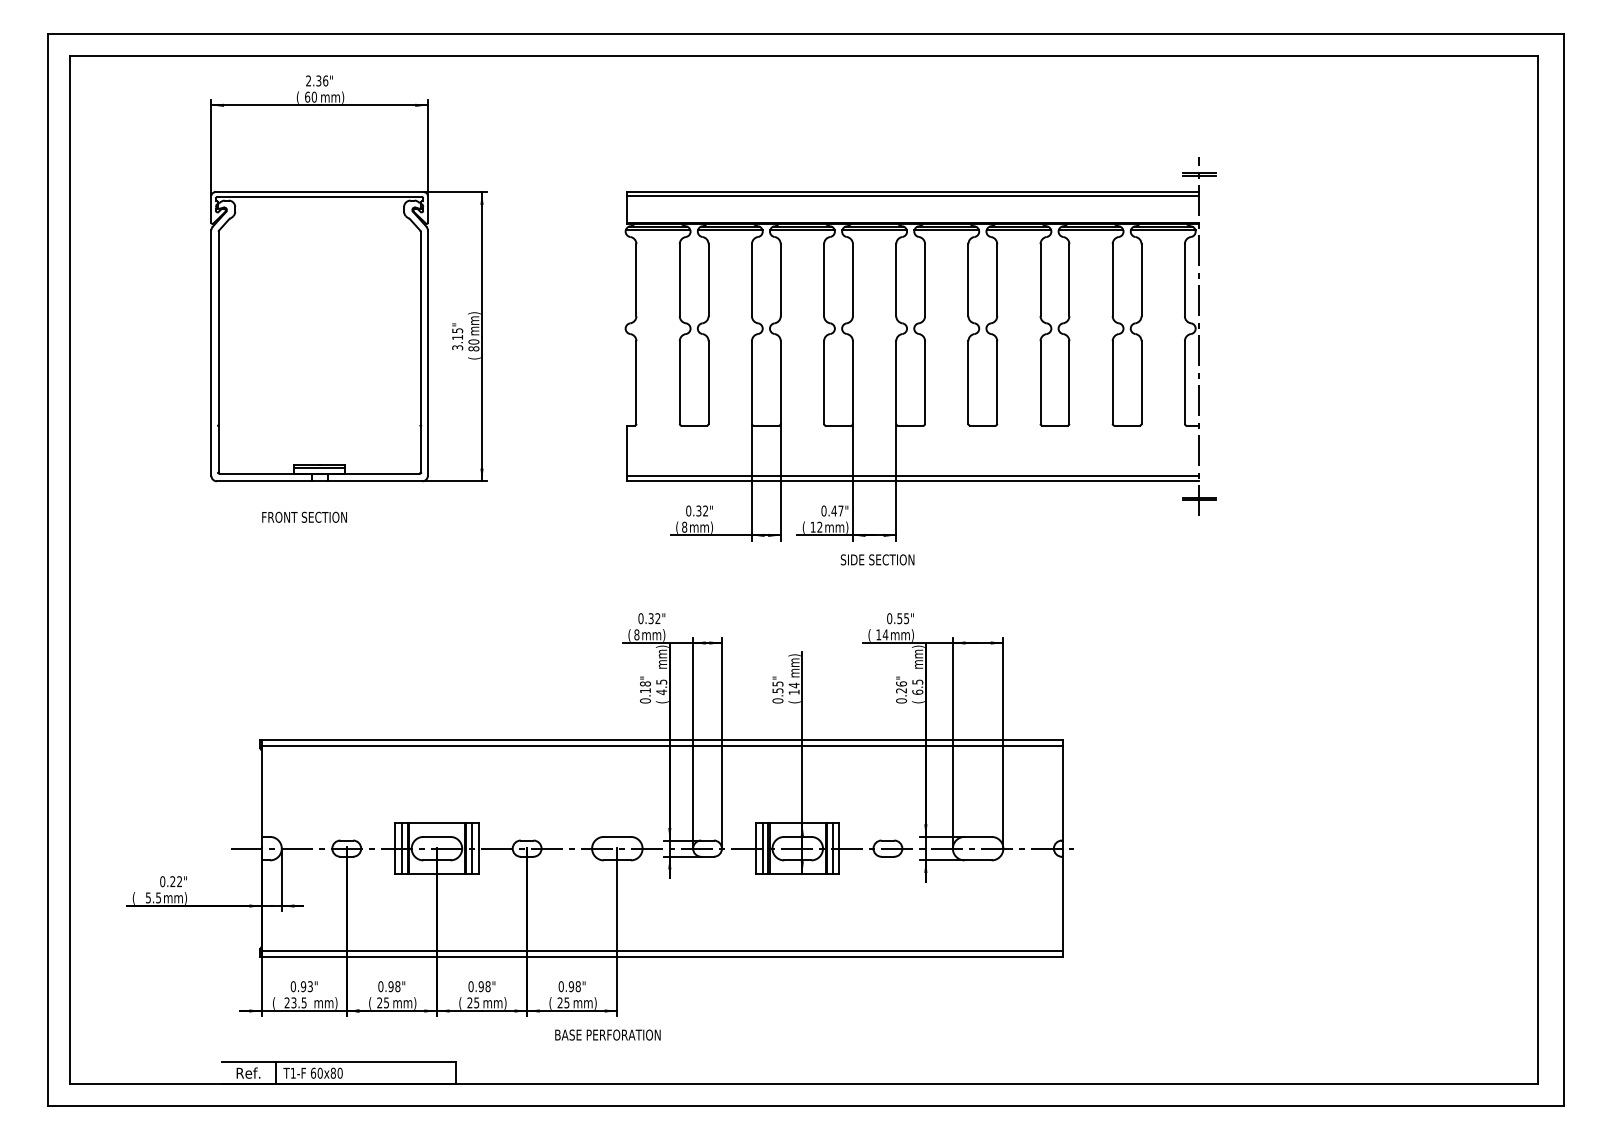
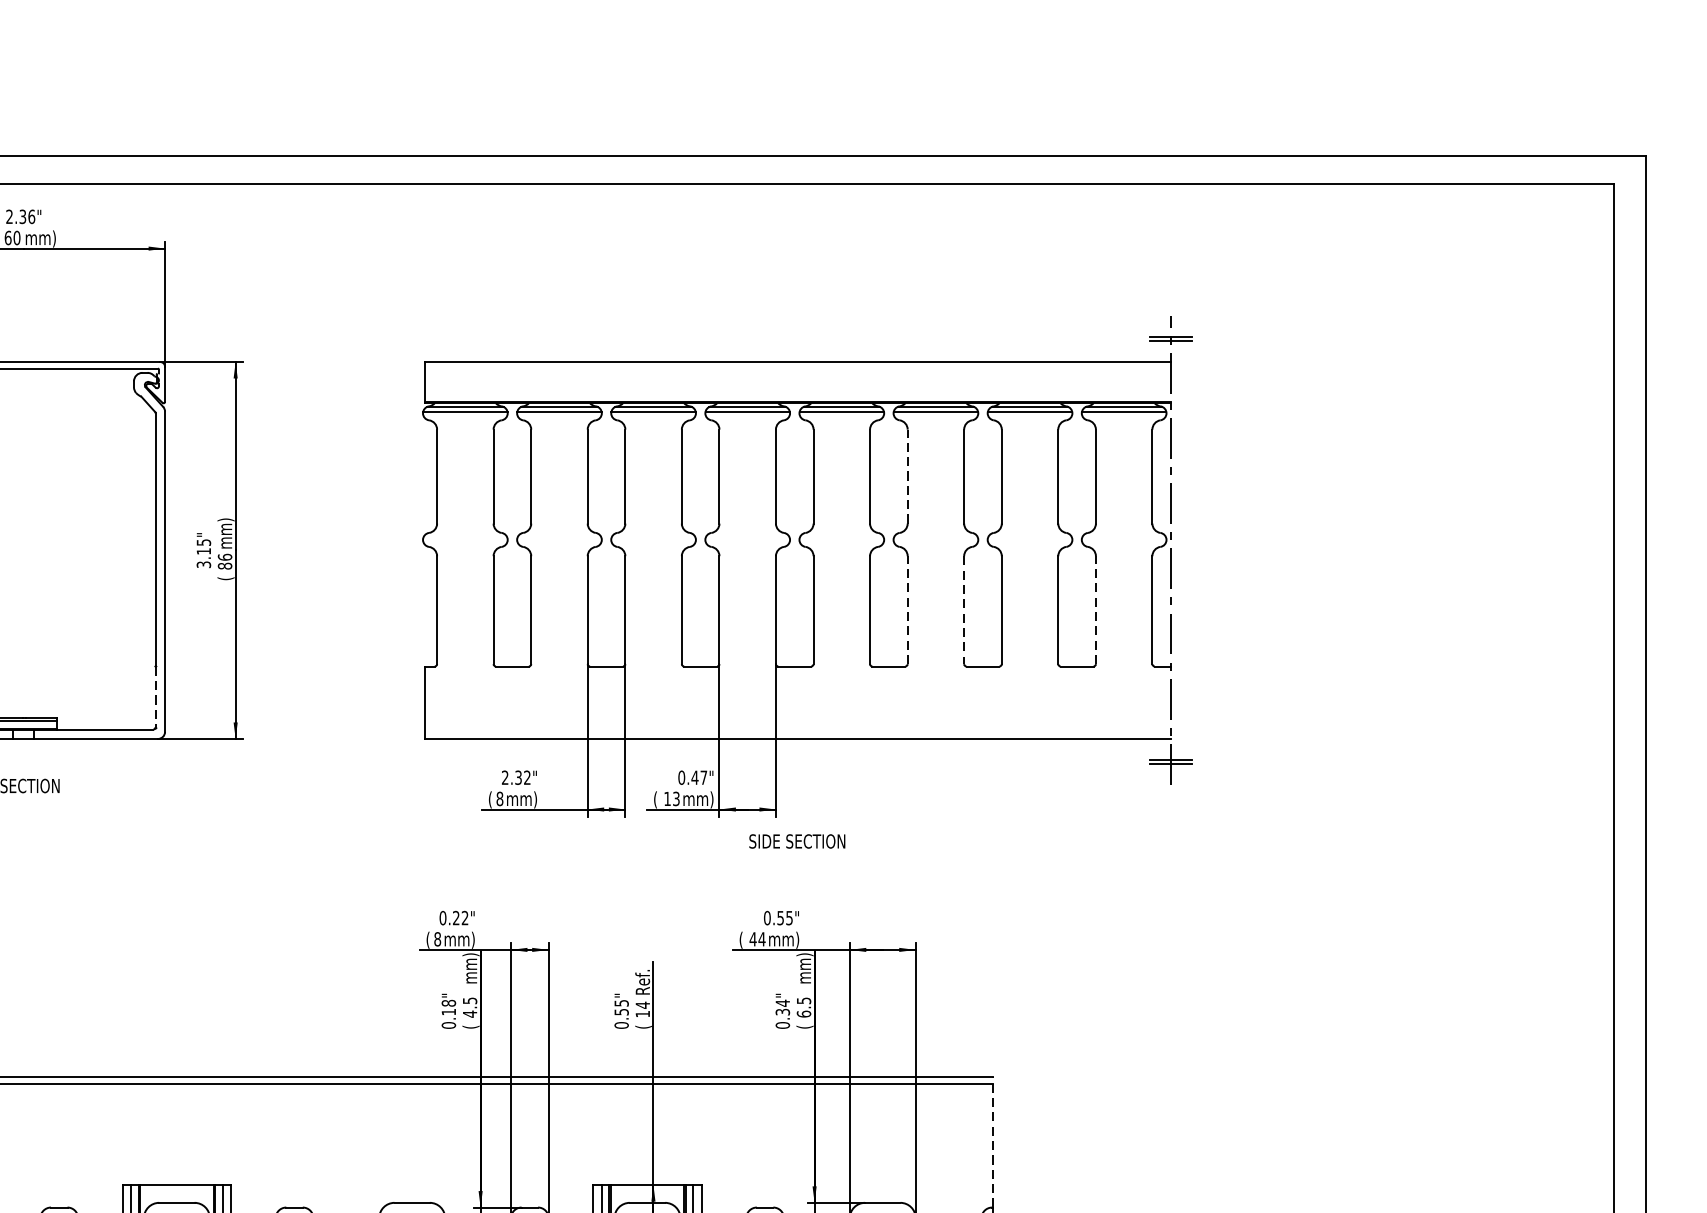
line: (913, 195) -> (798, 366), removed
line: (997, 279) -> (908, 475), solid -> dashed
text: (473, 341) -> (224, 556), 80 -> 86
line: (997, 382) -> (908, 610), solid -> dashed
line: (1141, 382) -> (1095, 610), solid -> dashed
line: (1040, 383) -> (964, 611), solid -> dashed
line: (420, 449) -> (155, 697), solid -> dashed
line: (913, 475) -> (798, 731), removed
text: (688, 510) -> (504, 777), 0.32" -> 2.32"
text: (819, 527) -> (675, 799), 12 -> 13
text: (877, 559) -> (797, 840), moved
text: (650, 618) -> (455, 917), 0.32" -> 0.22"
text: (878, 634) -> (752, 938), 14 -> 44
text: (794, 665) -> (643, 979), mm) -> Ref.
text: (901, 687) -> (782, 1007), 0.26" -> 0.34"
line: (1062, 790) -> (992, 1142), solid -> dashed

